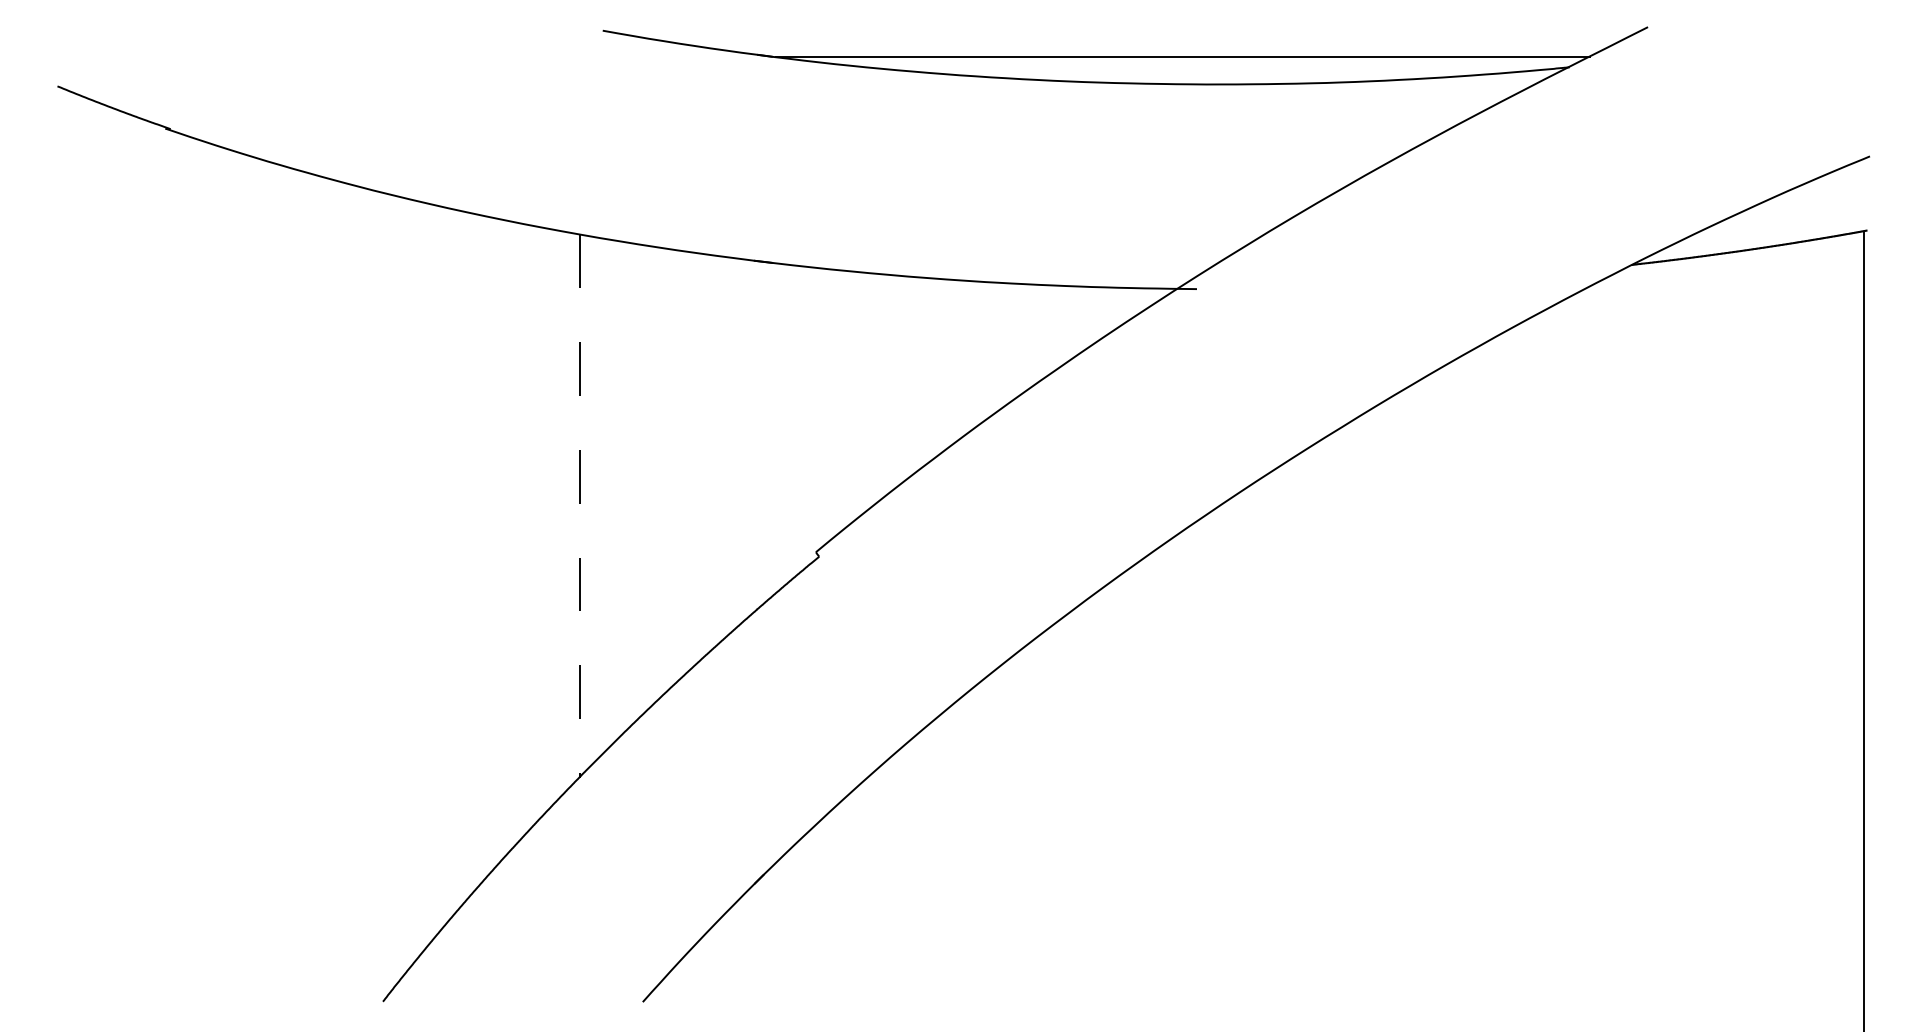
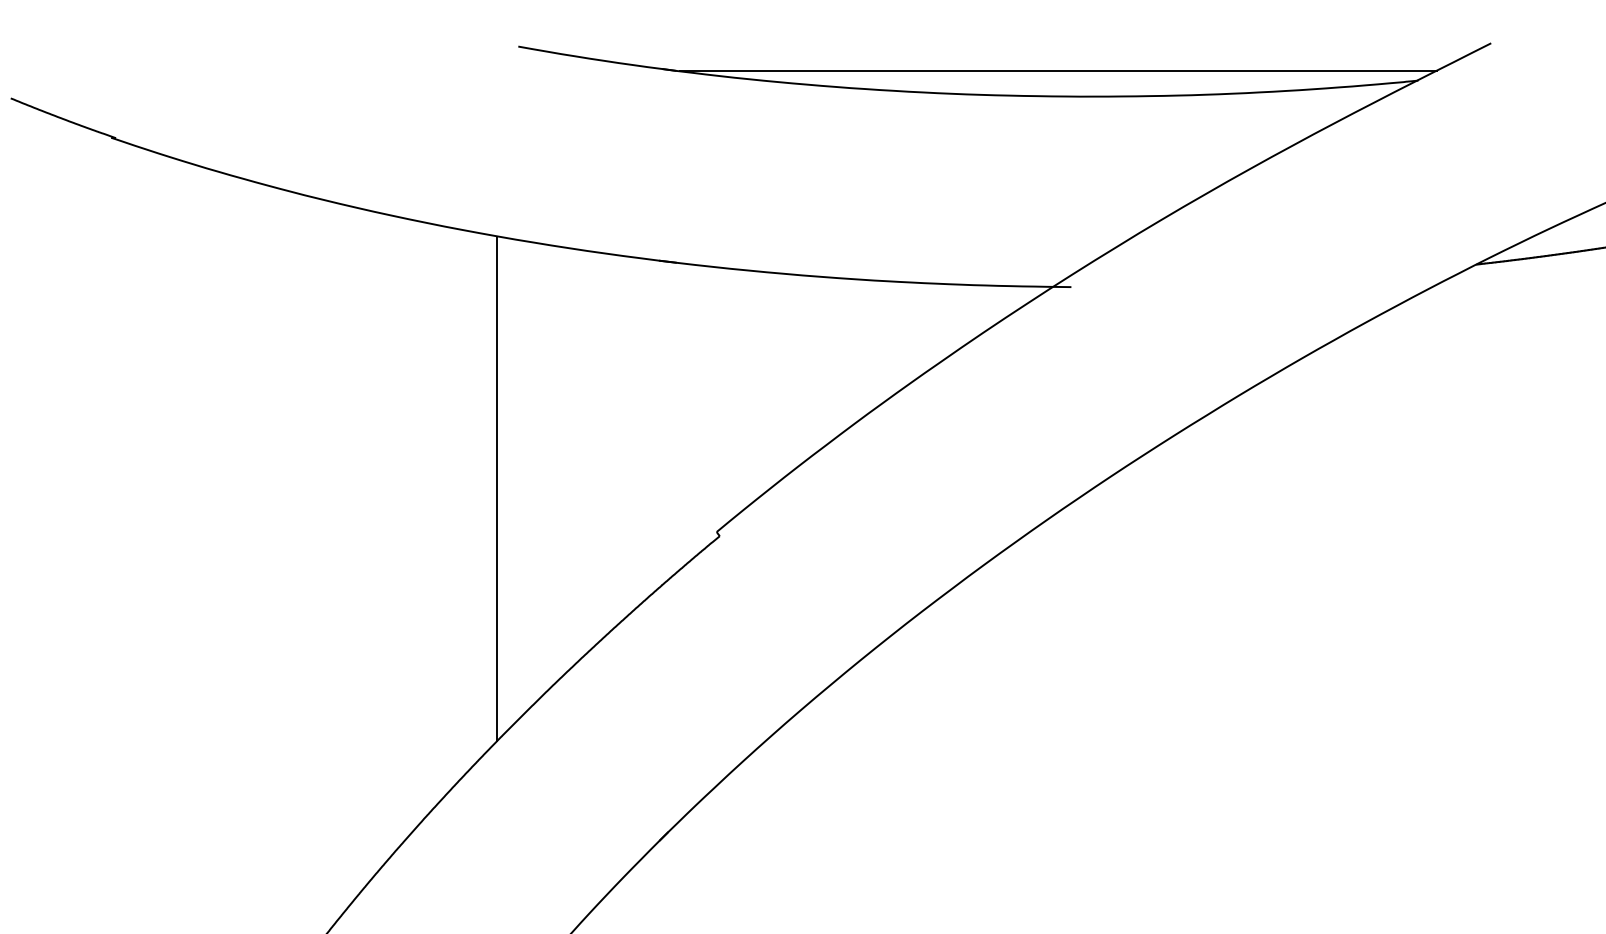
line: (579, 506) -> (496, 489), dashed -> solid

